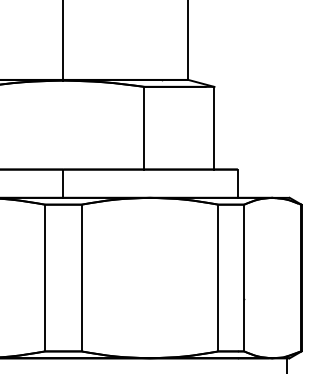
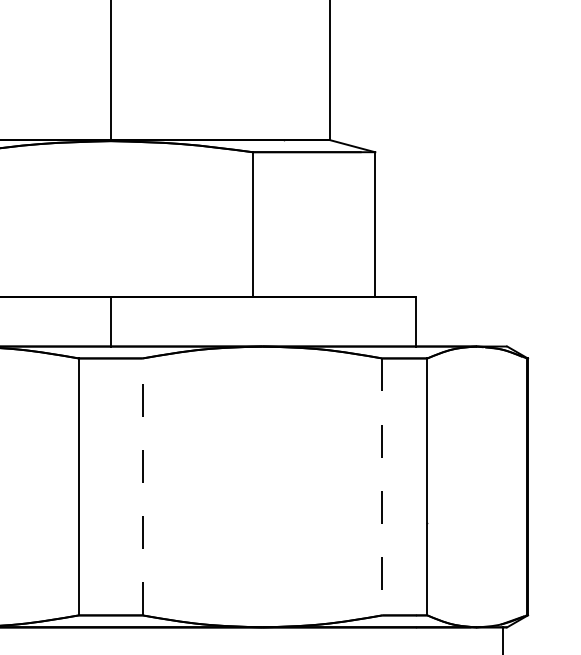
line: (81, 277) -> (142, 485), solid -> dashed
line: (218, 278) -> (382, 487), solid -> dashed

